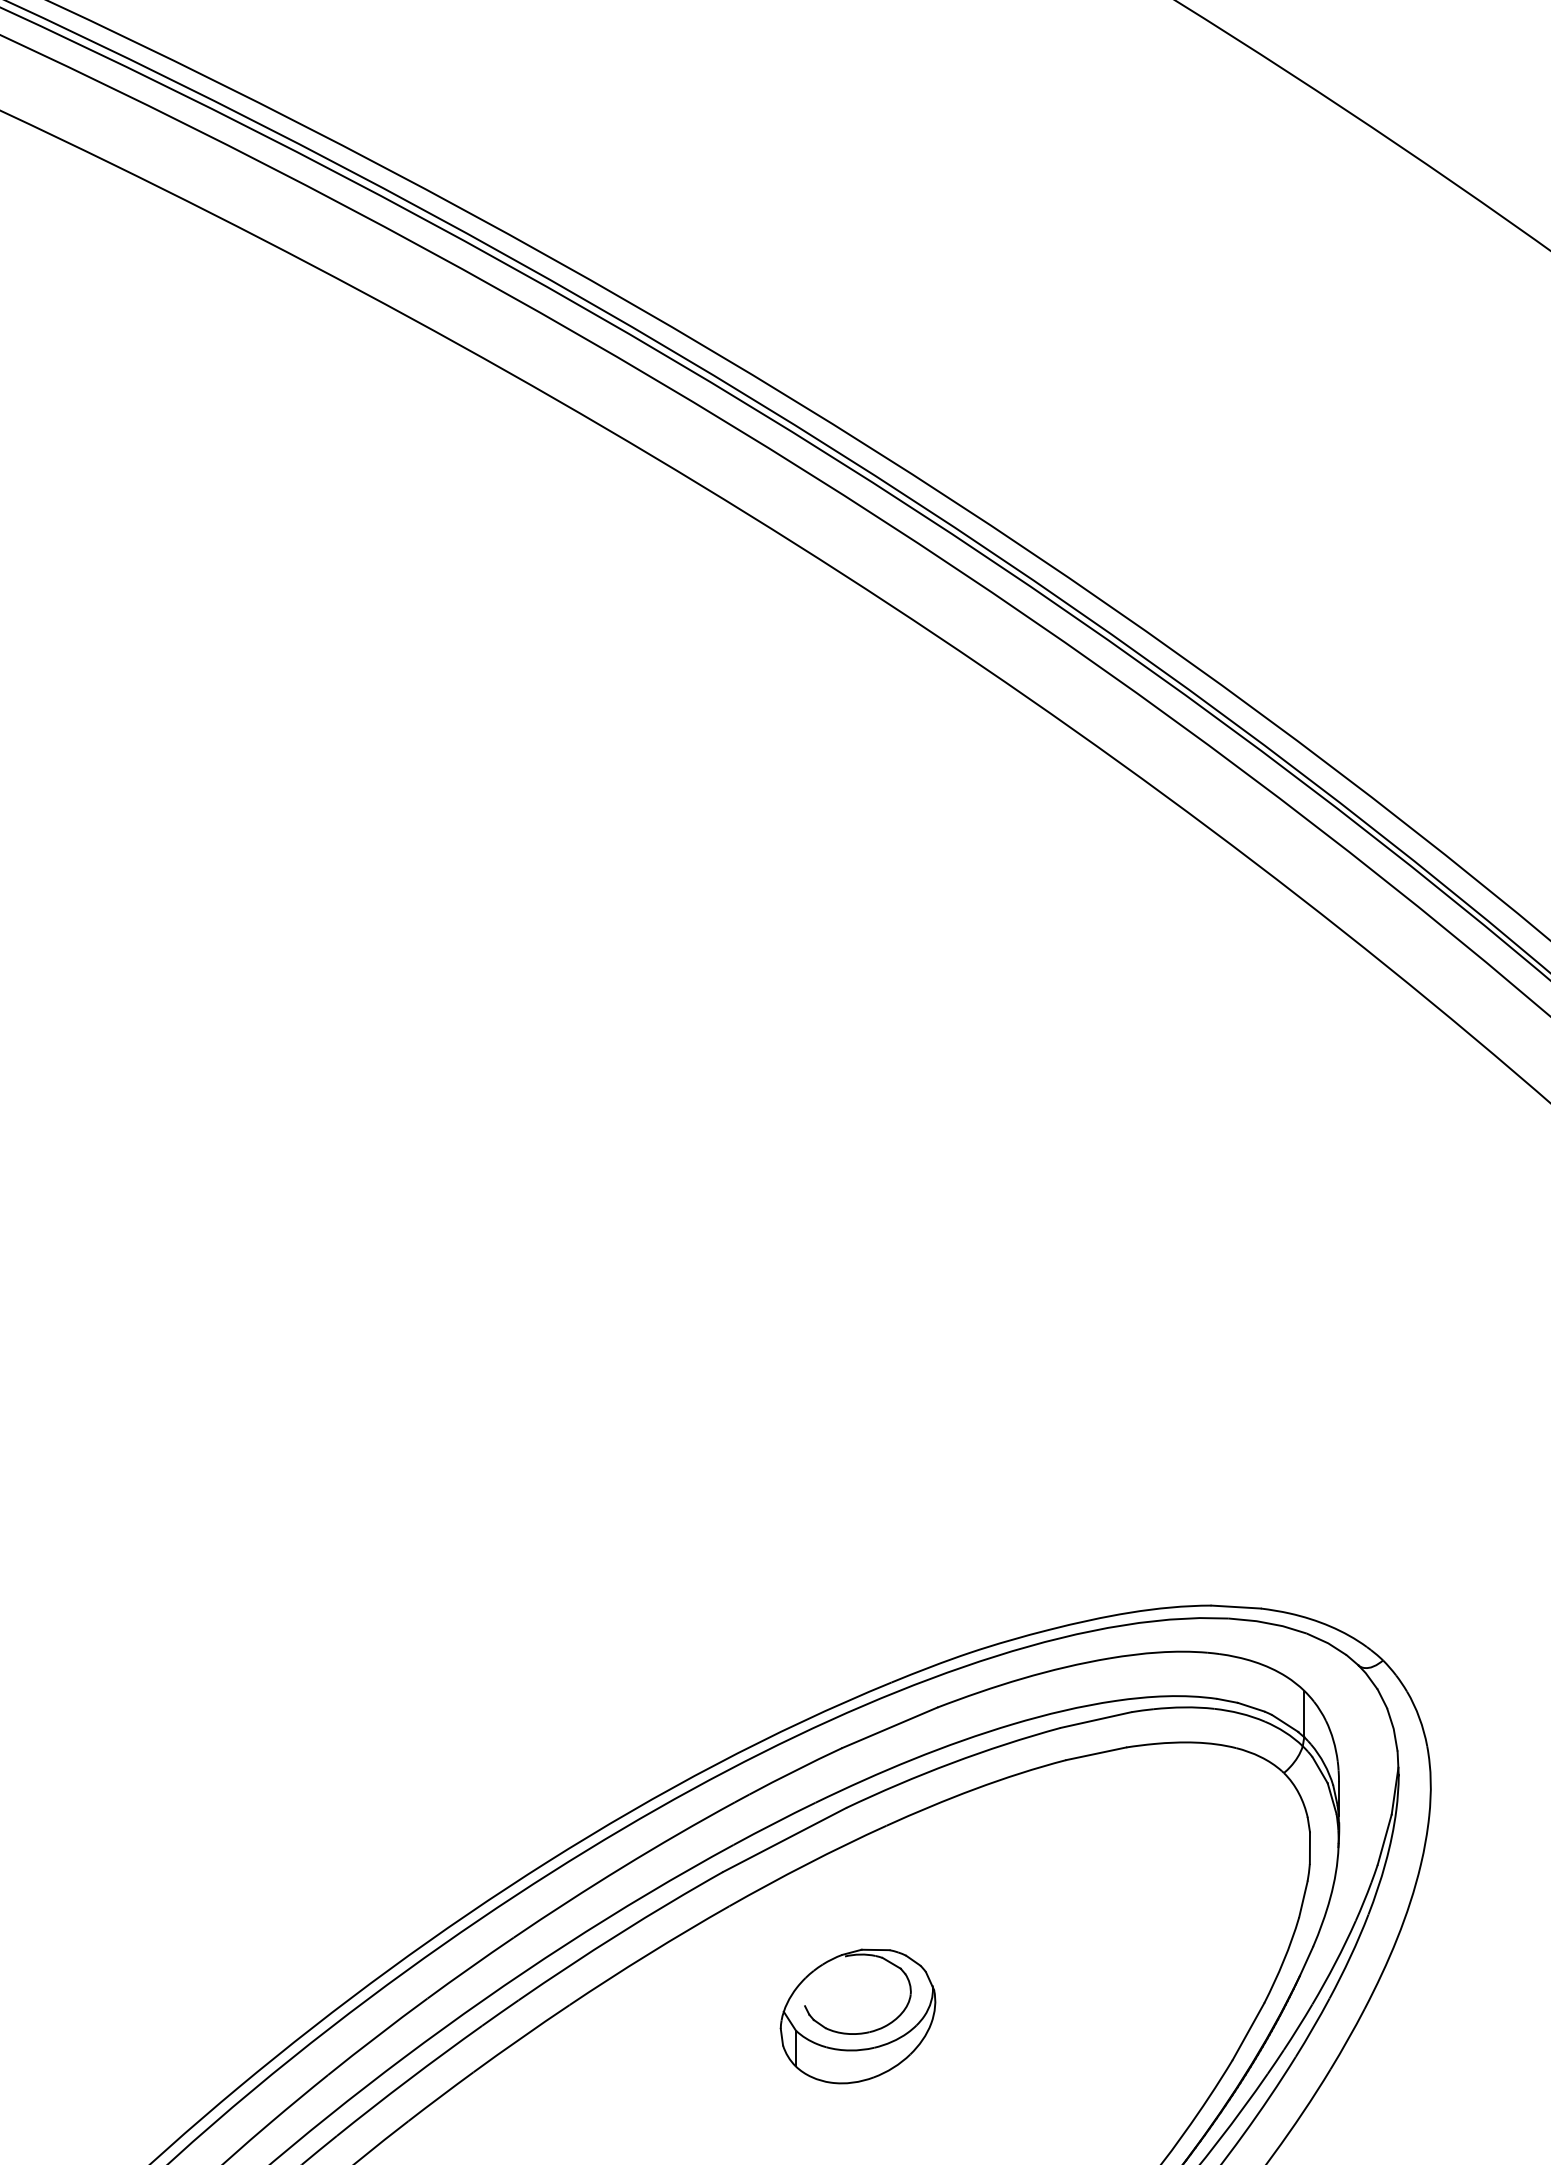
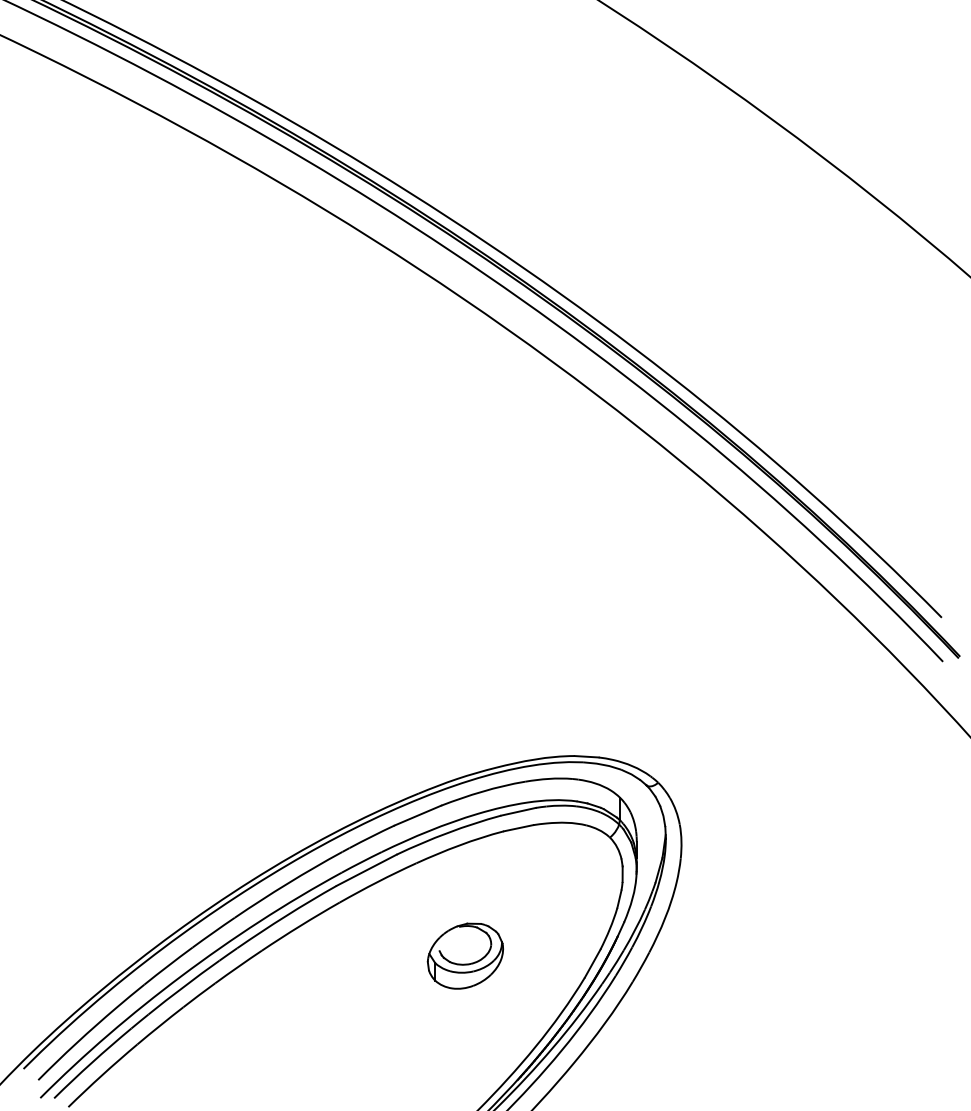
part: (856, 2015) -> (464, 955), moved

